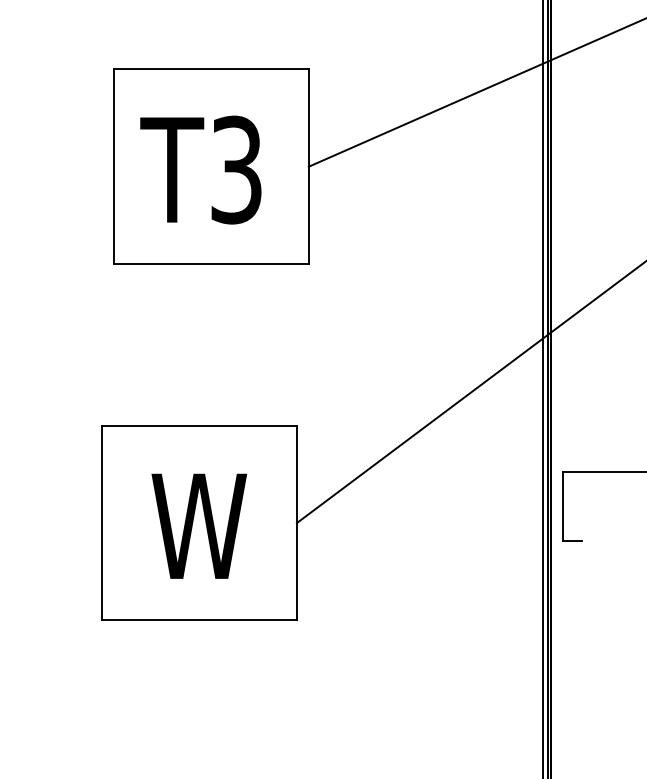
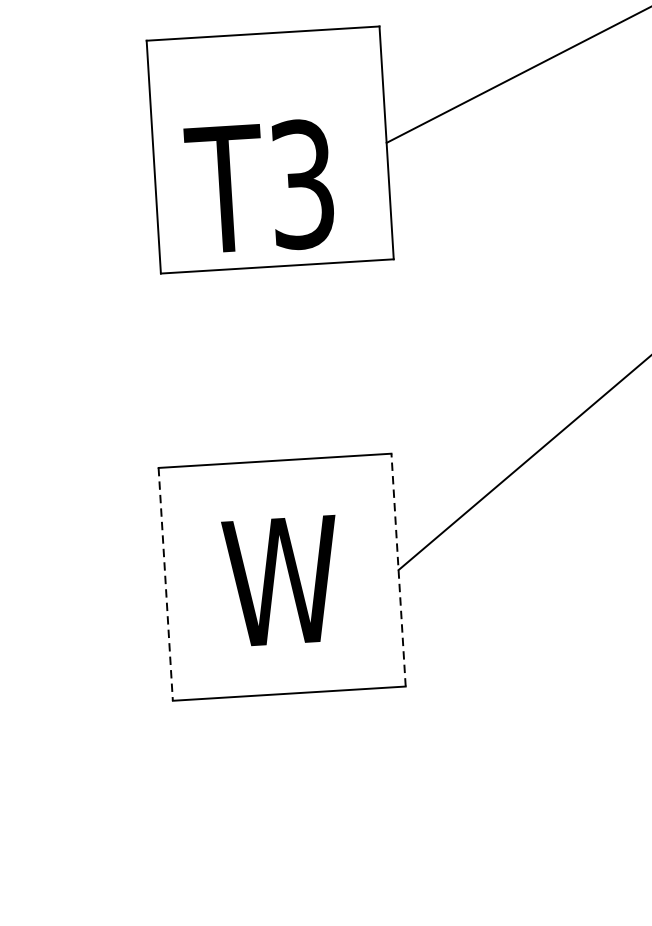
text: (200, 169) -> (259, 186), moved
line: (296, 522) -> (397, 569), solid -> dashed
line: (102, 523) -> (165, 584), solid -> dashed

